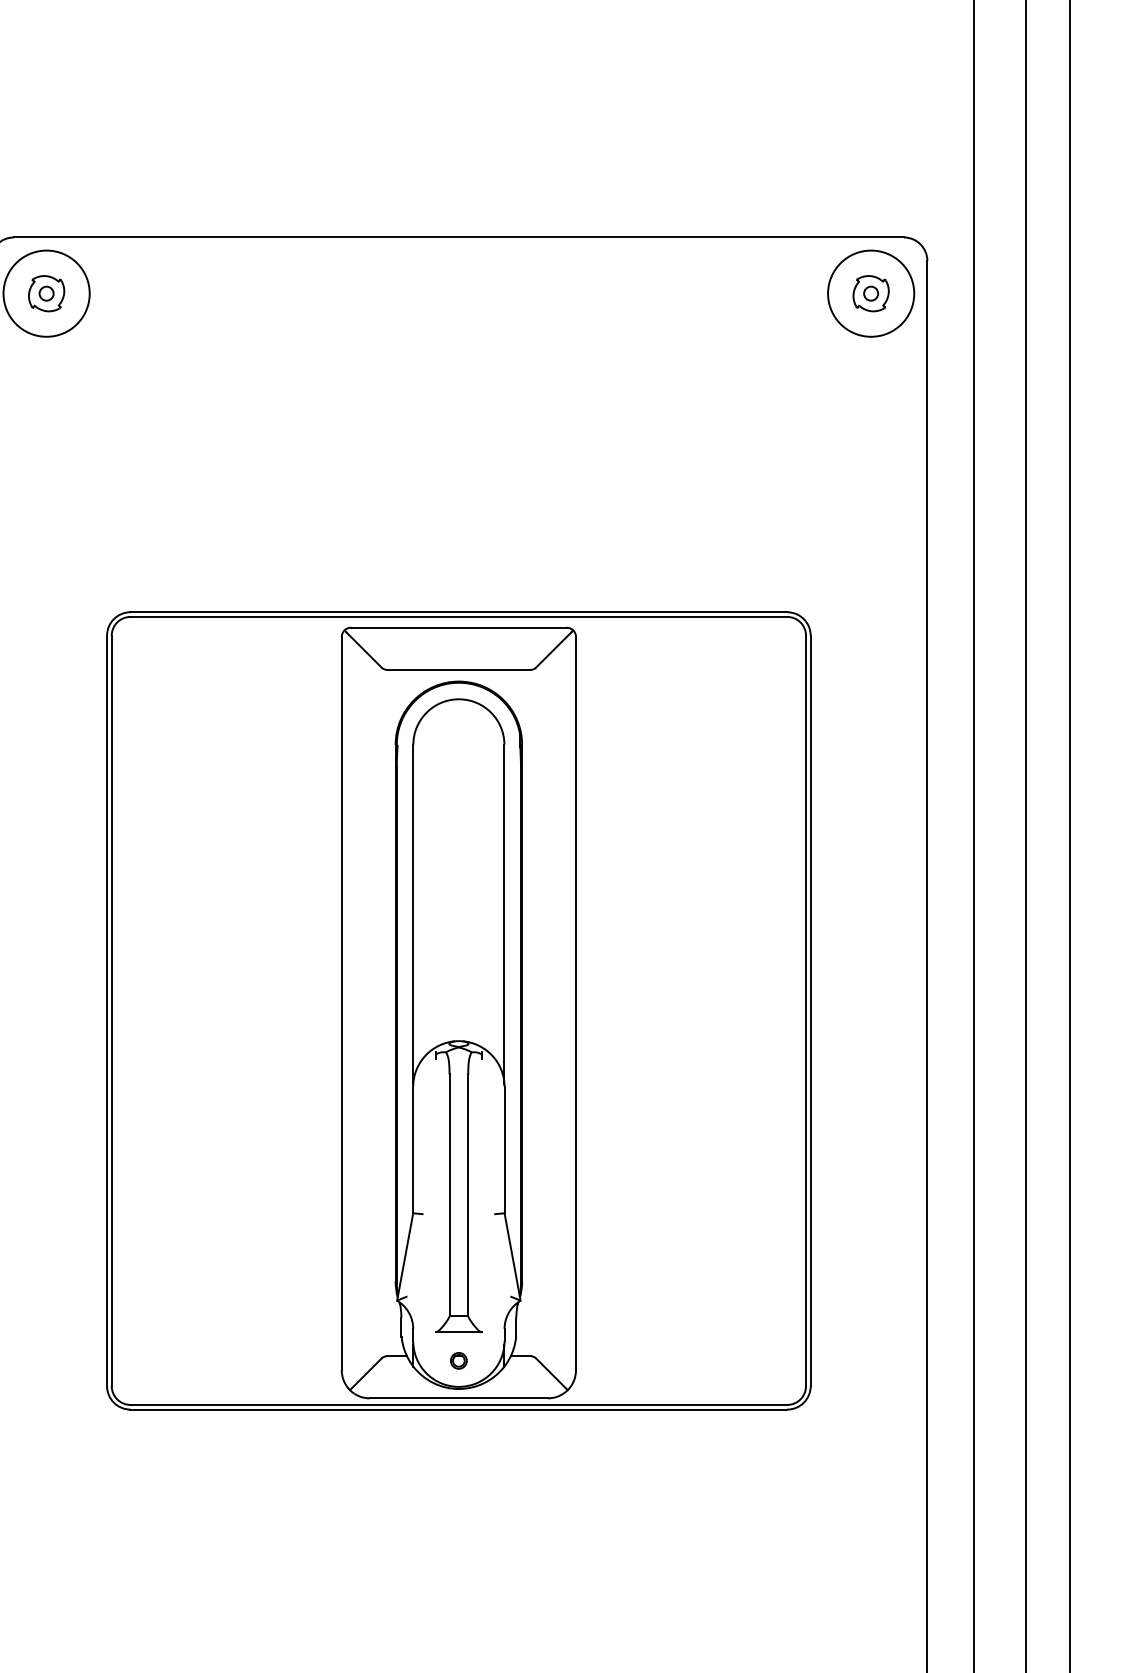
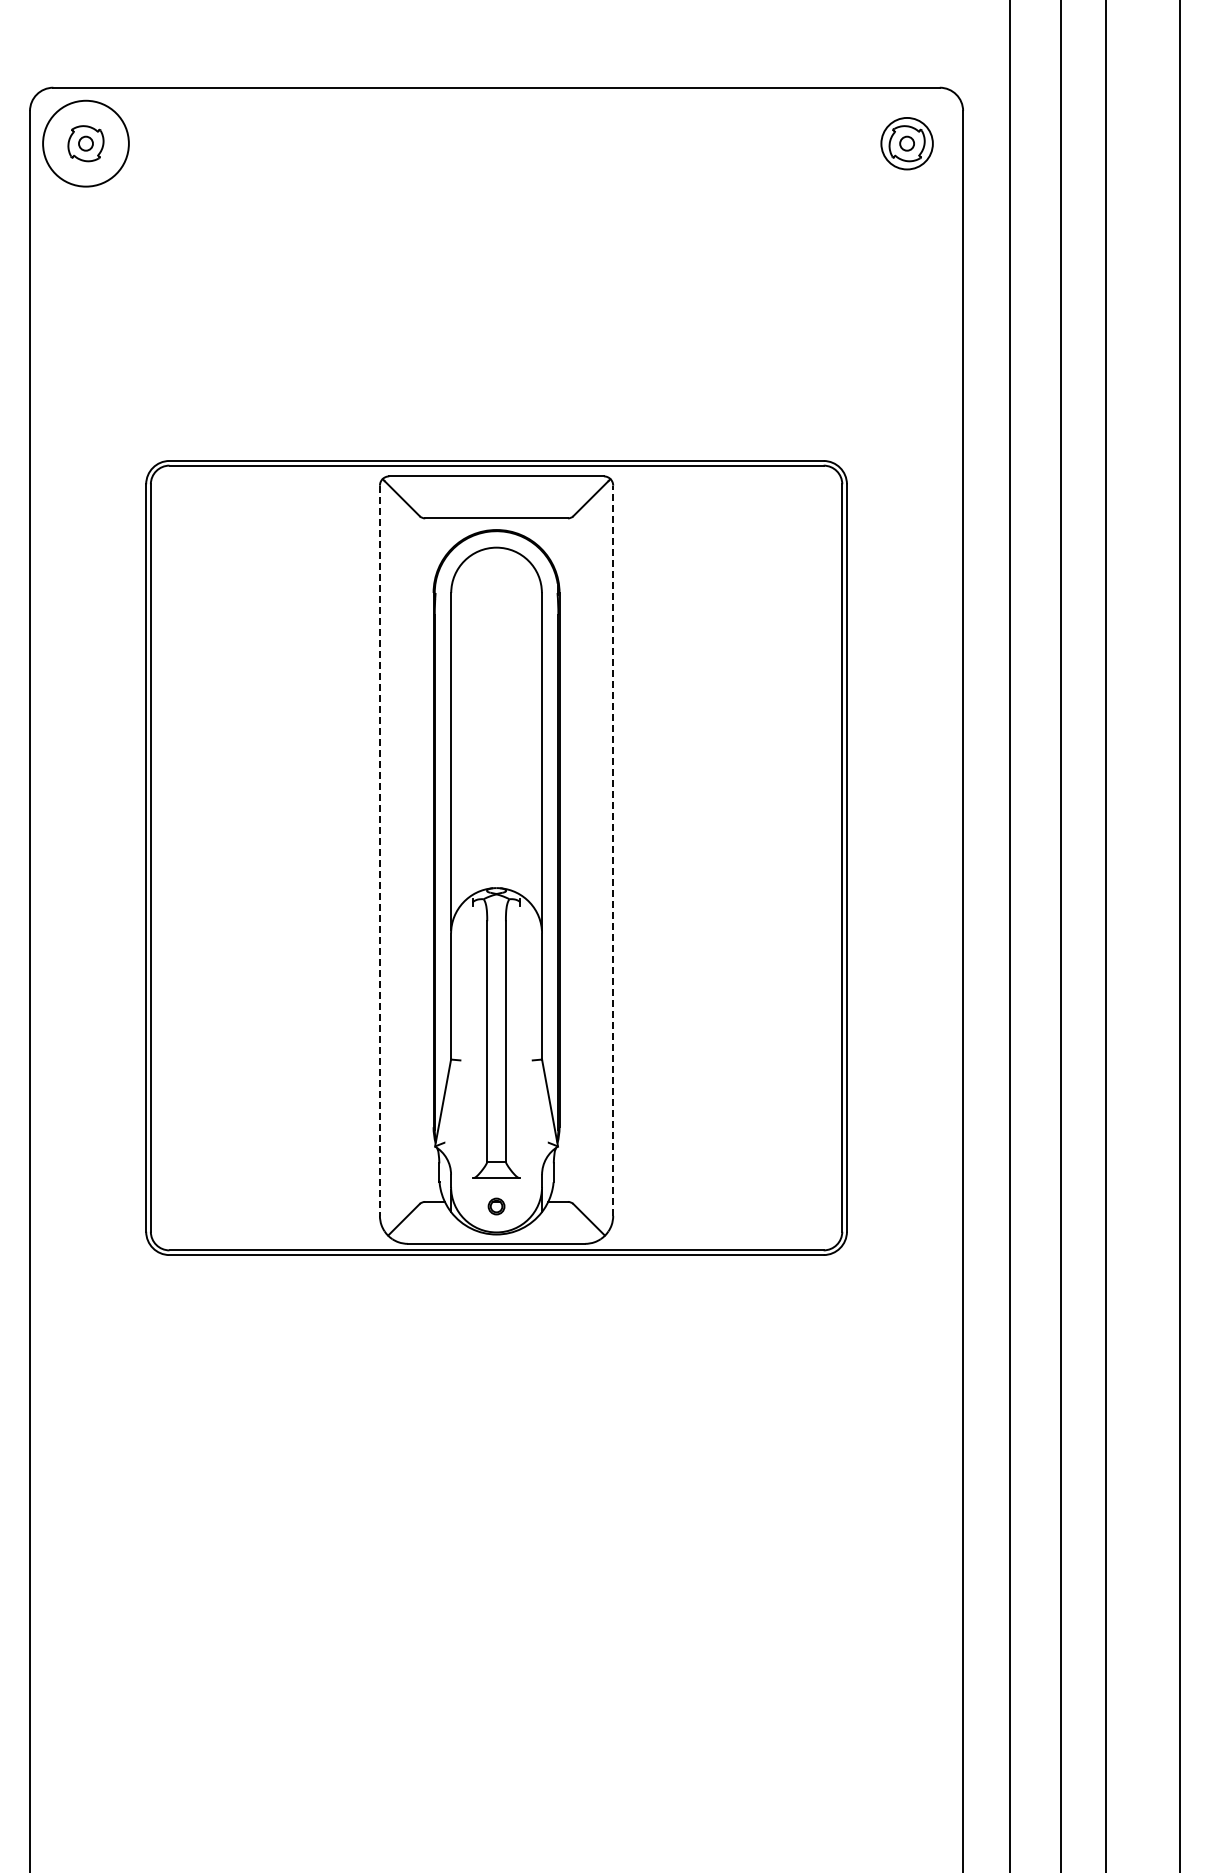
circle: (871, 293) -> (907, 143), size x0.6
line: (576, 1003) -> (613, 850), solid -> dashed
line: (341, 1004) -> (379, 851), solid -> dashed

